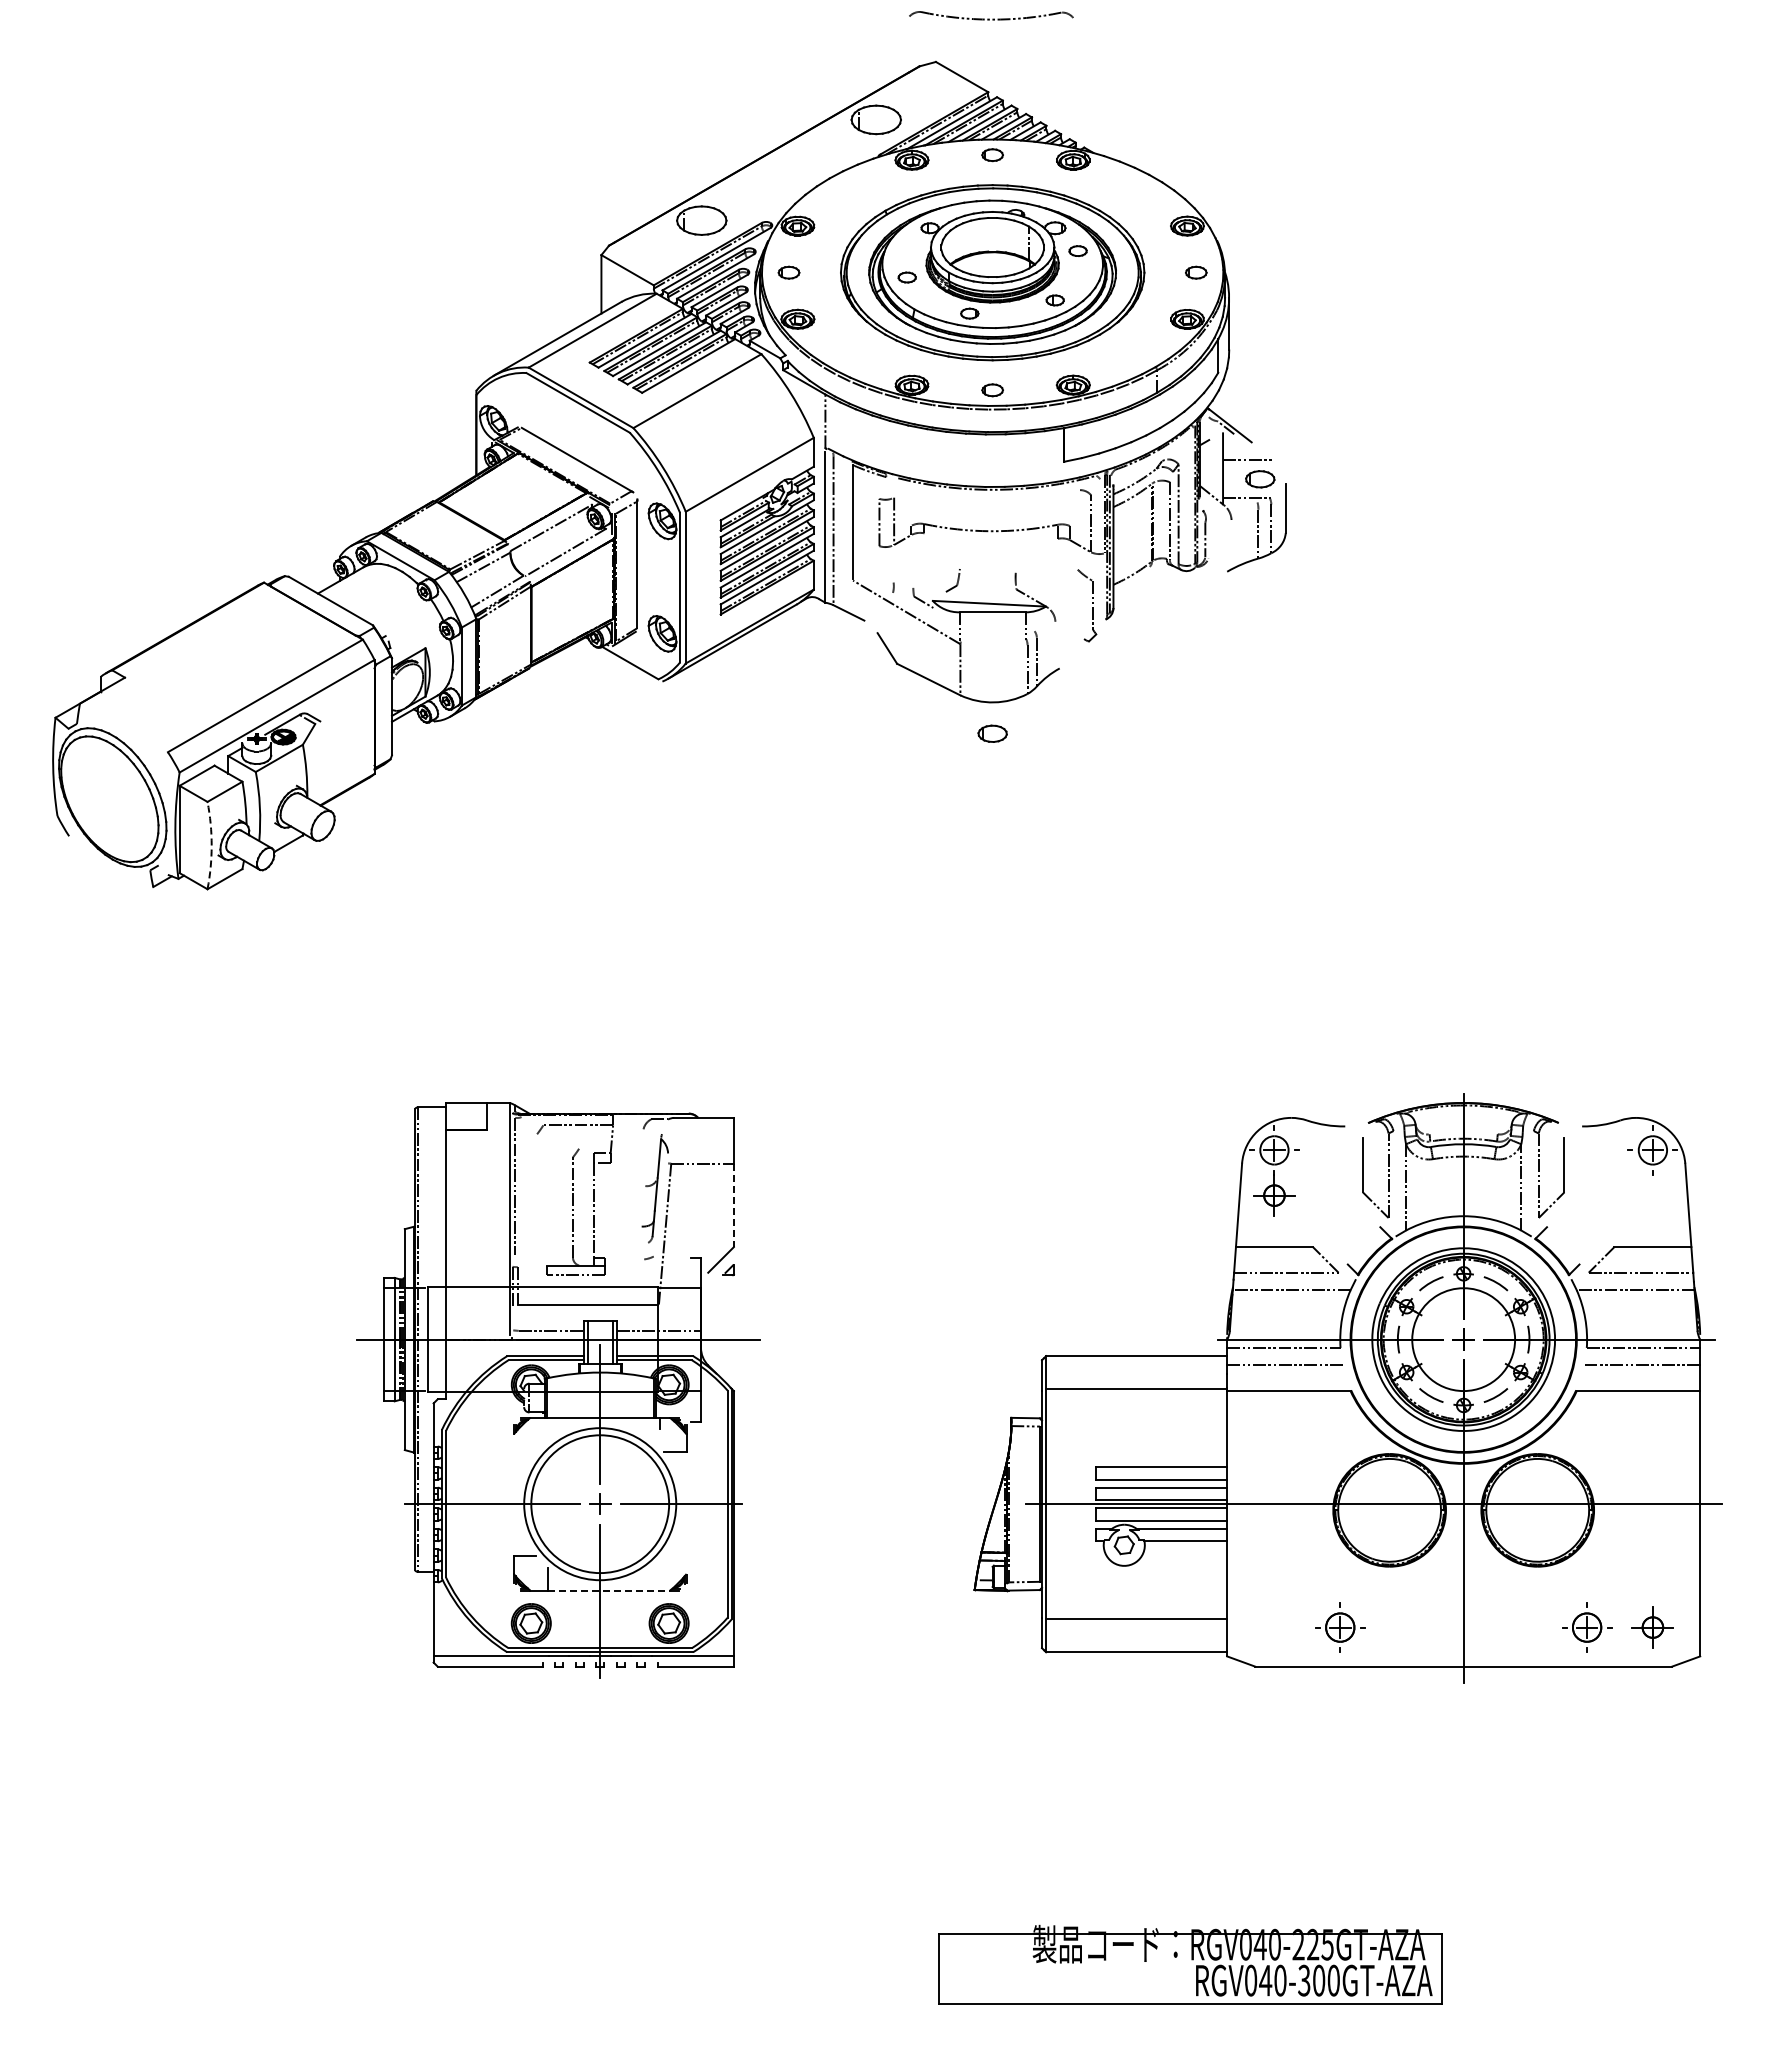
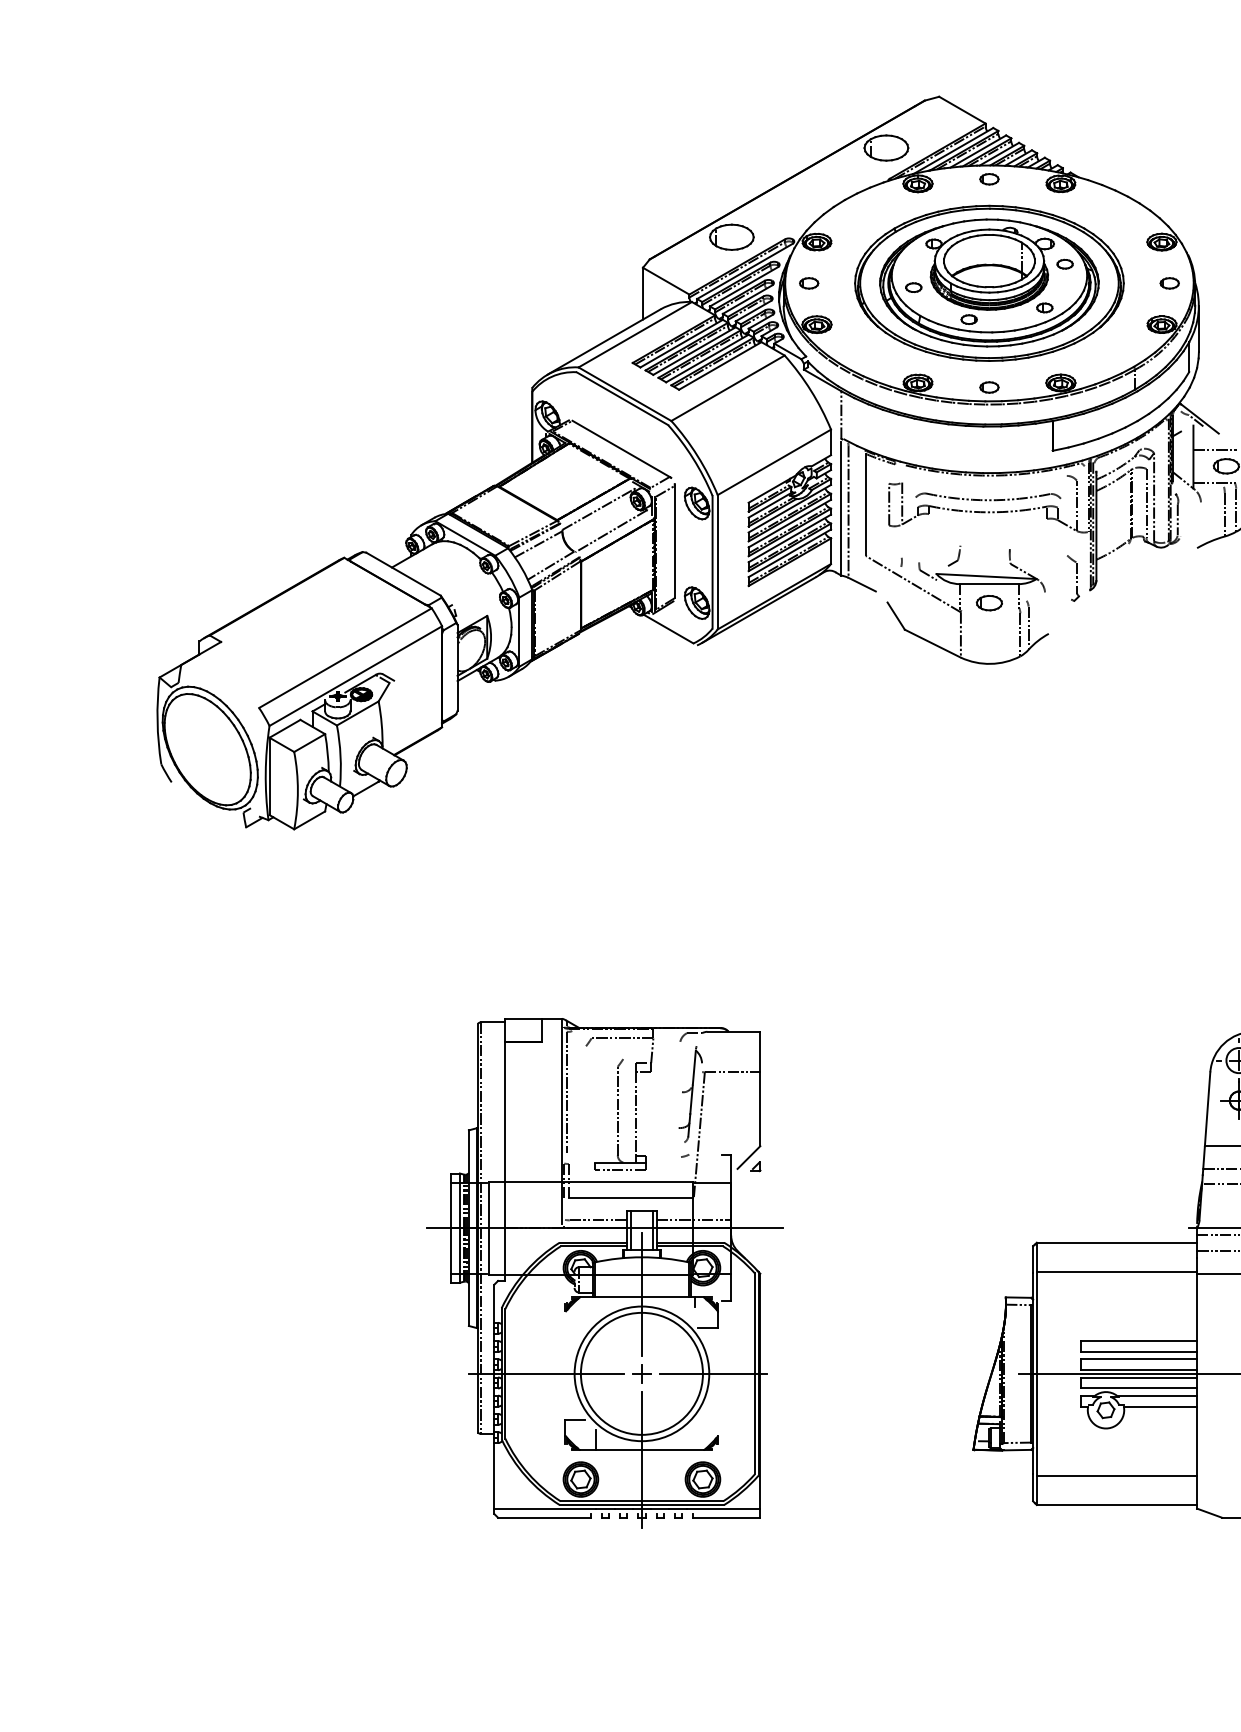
part: (991, 15) -> (988, 496), moved
part: (1087, 605) -> (1073, 578), size x0.71
part: (992, 733) -> (989, 602), moved
arc: (211, 845) -> (297, 790), dashed -> solid
line: (733, 1205) -> (759, 1109), dashed -> solid
line: (609, 1590) -> (650, 1450), dashed -> solid

